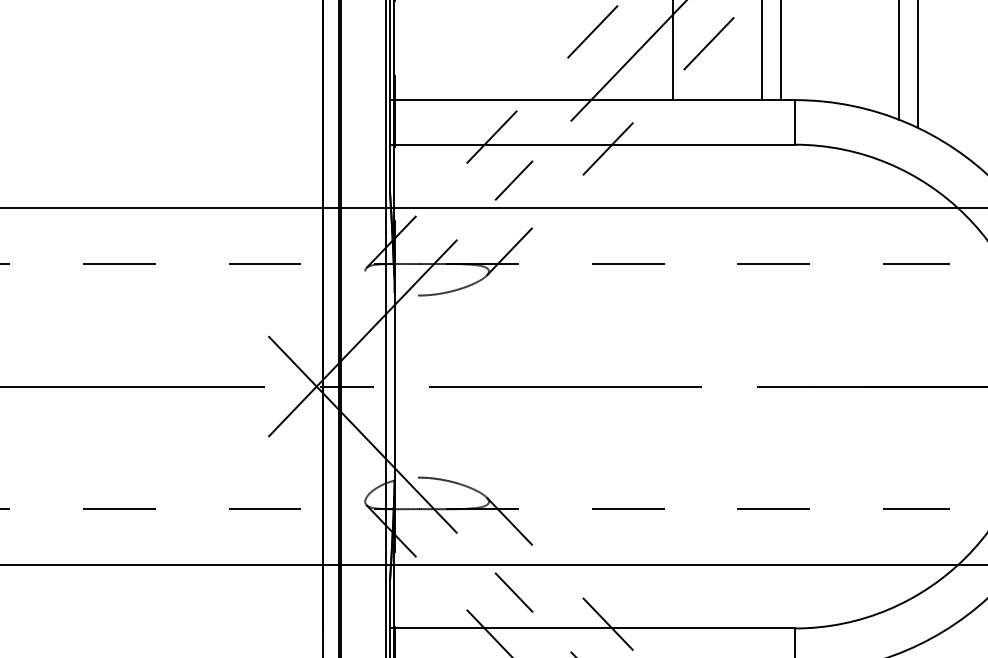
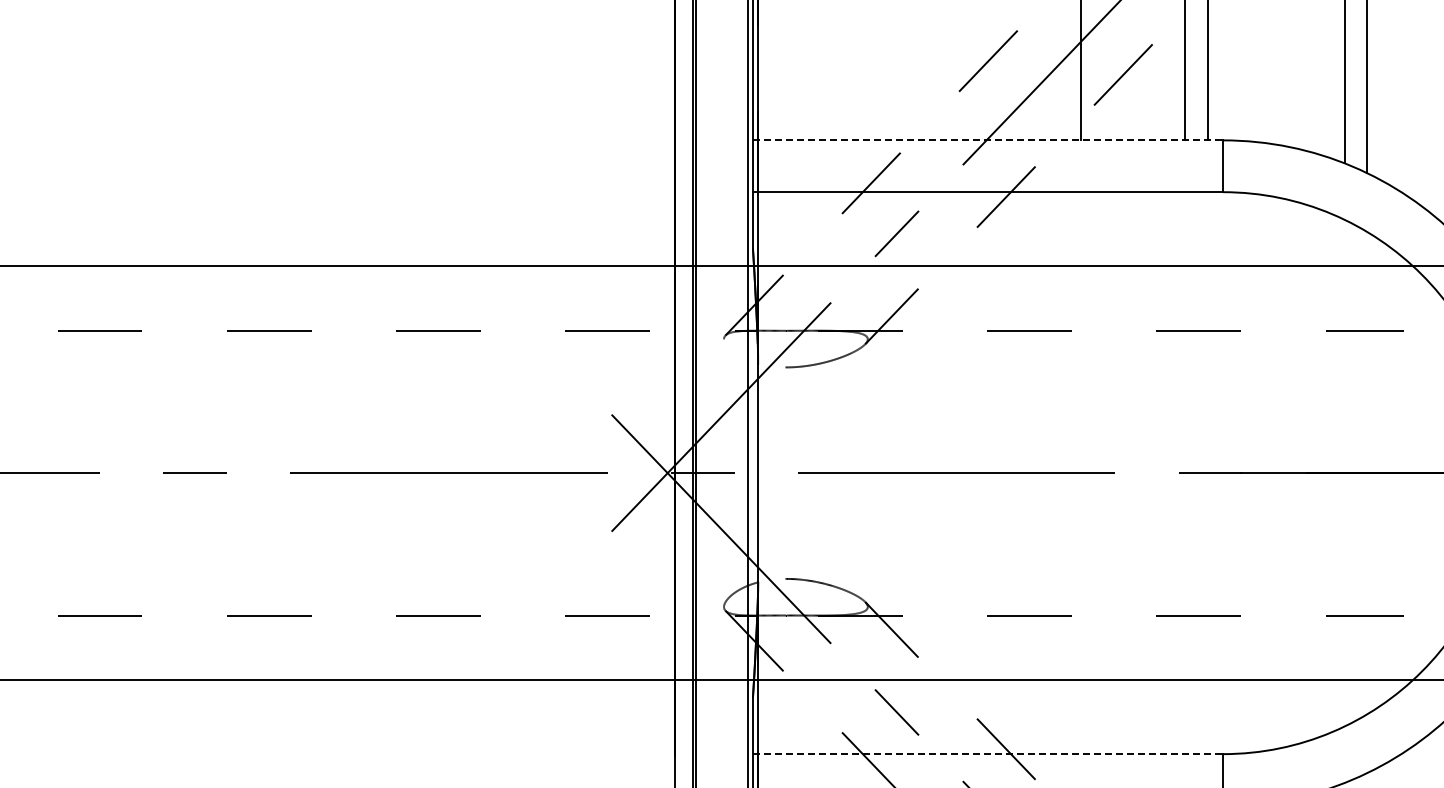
line: (592, 100) -> (988, 140), solid -> dashed
line: (592, 628) -> (988, 754), solid -> dashed

